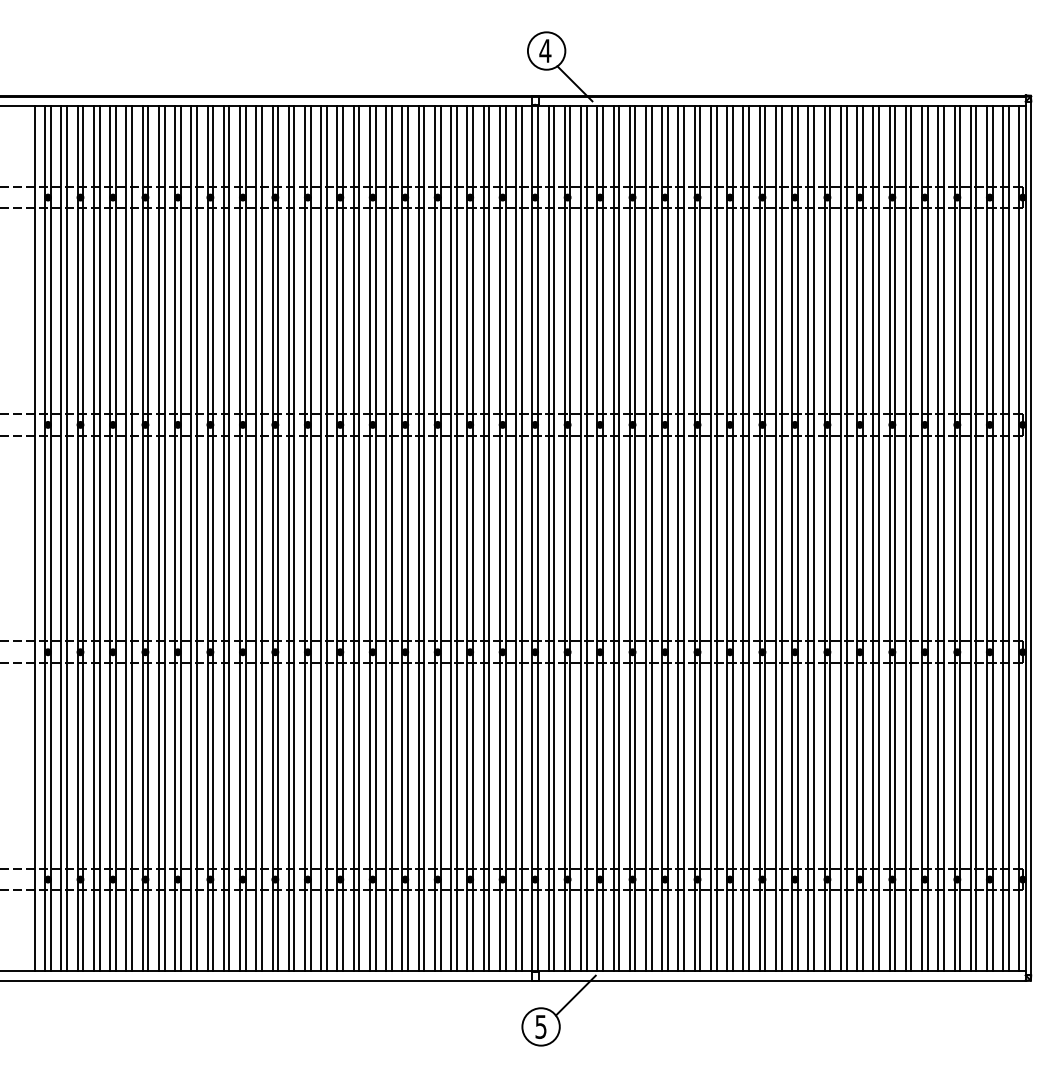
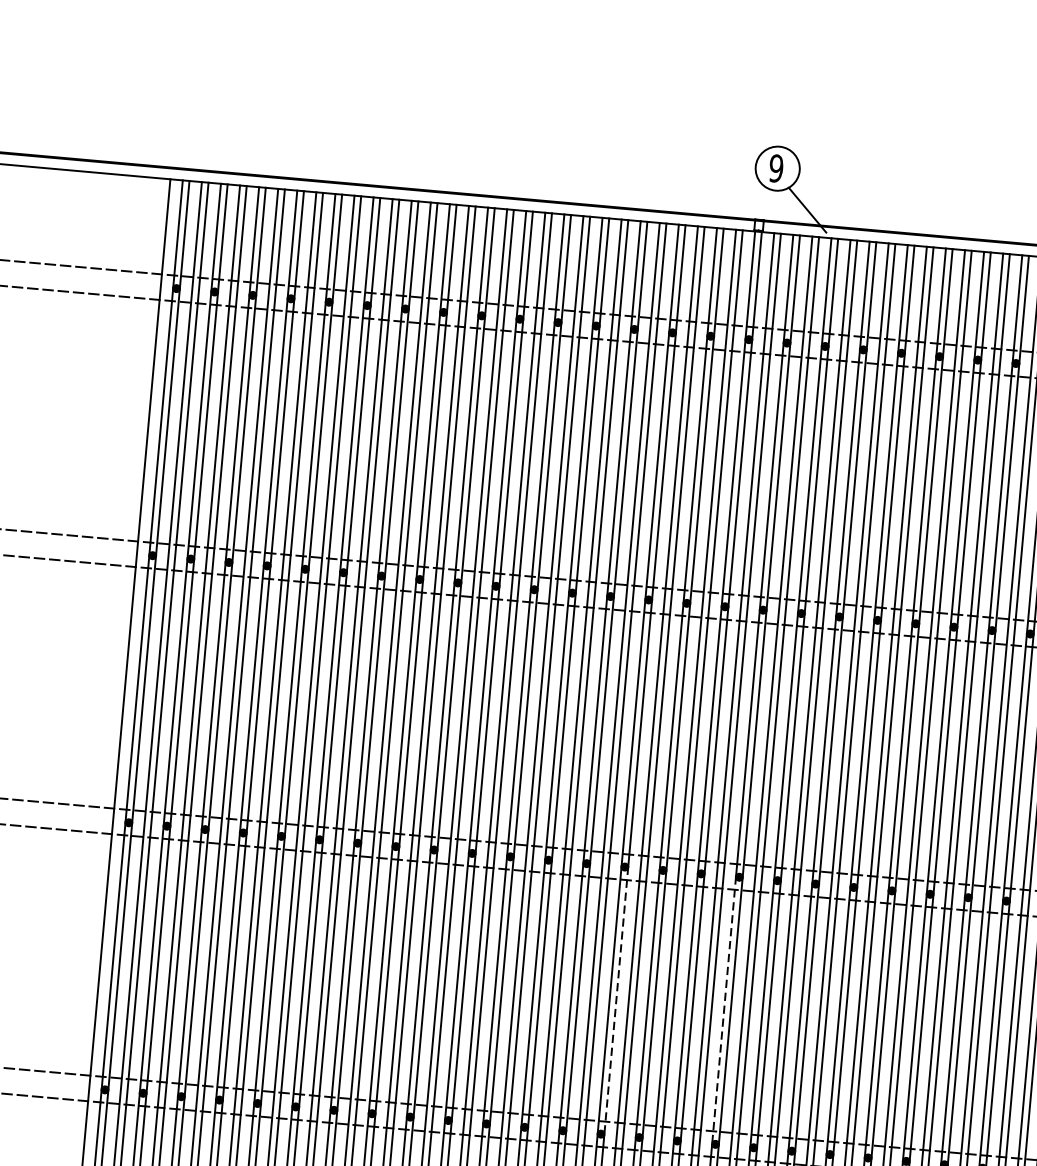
text: (545, 51) -> (776, 169), 4 -> 9
line: (473, 765) -> (616, 1000), solid -> dashed
line: (564, 765) -> (723, 1010), solid -> dashed

